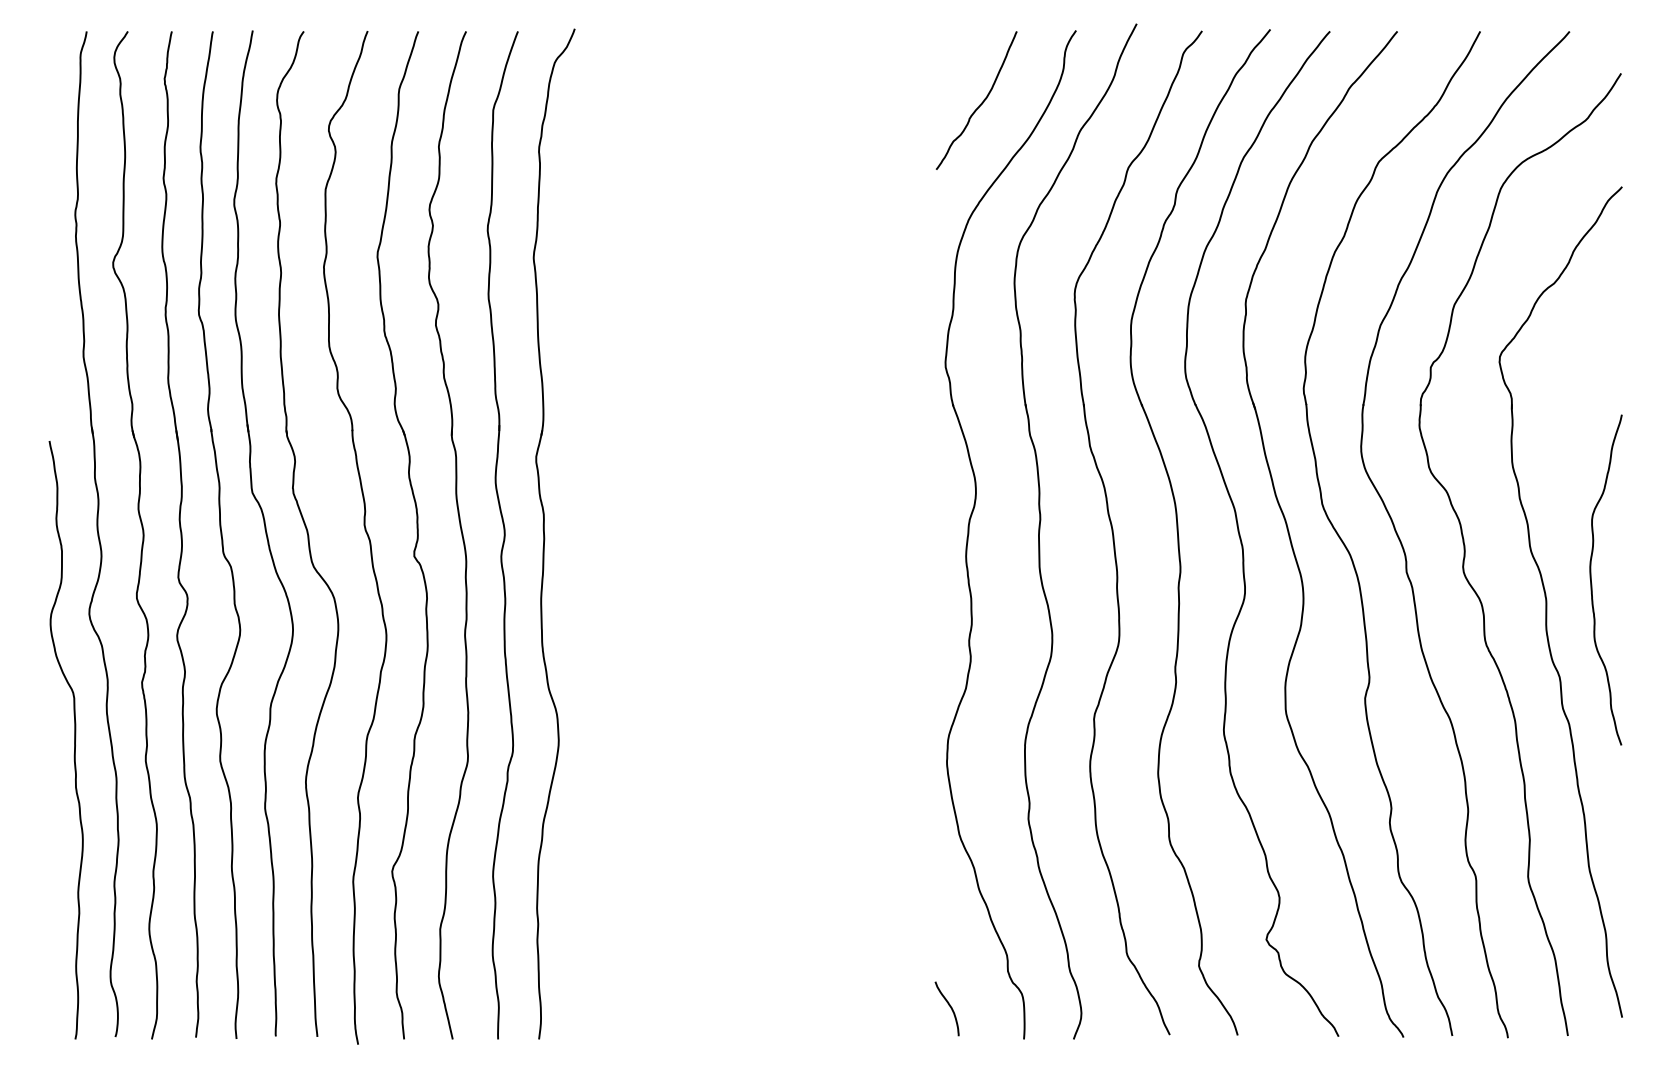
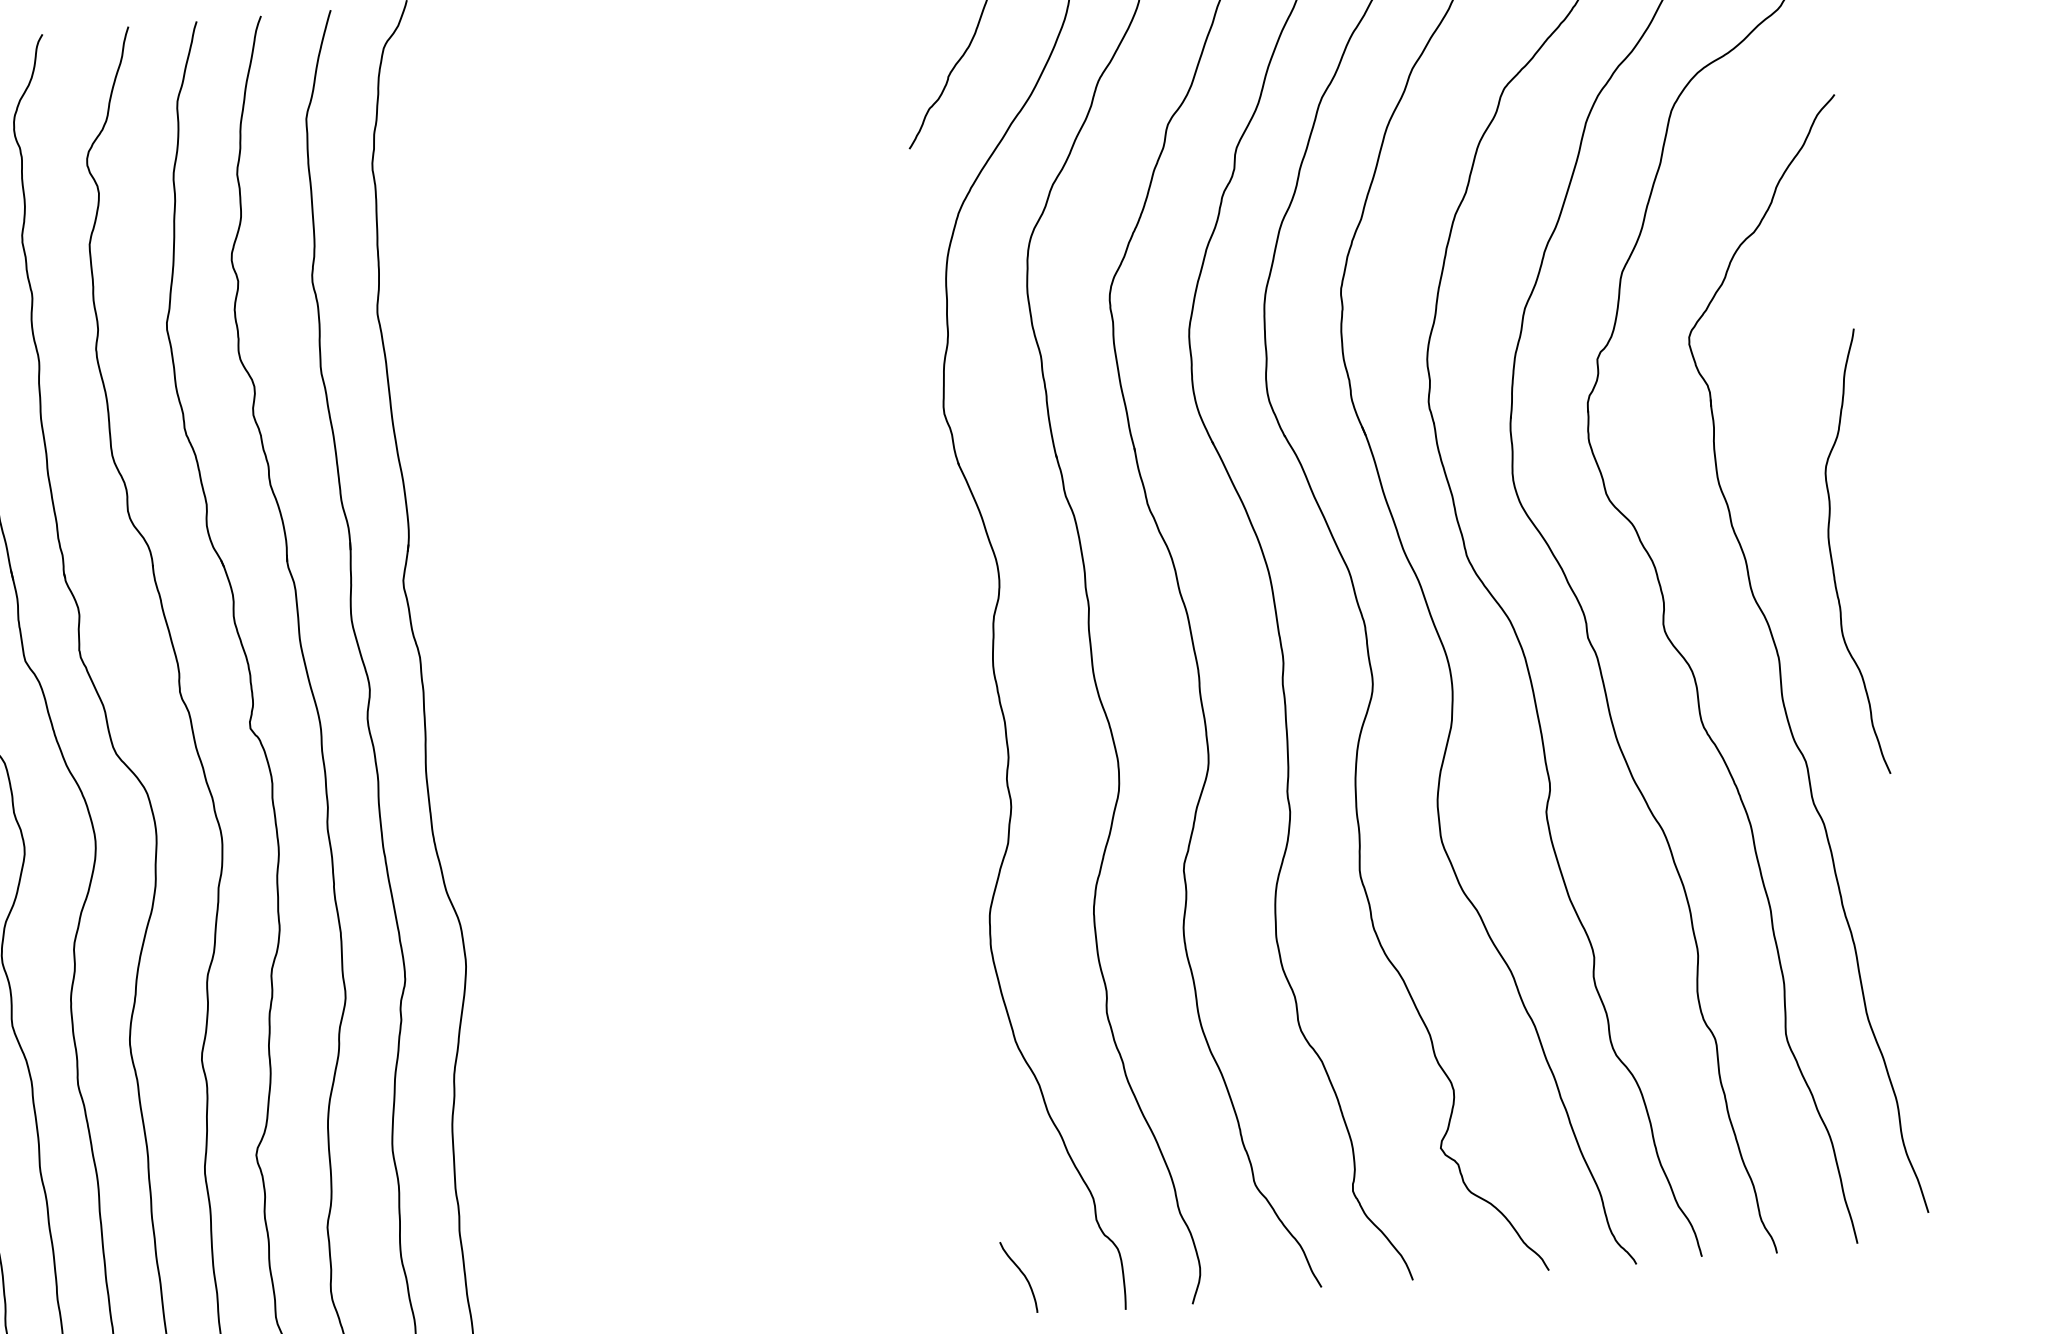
curve: (1592, 583) -> (1833, 559), moved

